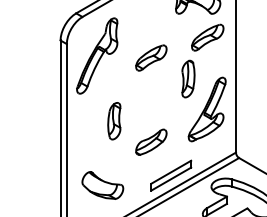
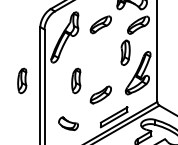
part: (150, 57) -> (100, 24), moved
part: (33, 120) -> (22, 80), added
part: (102, 184) -> (68, 123), size x0.7

